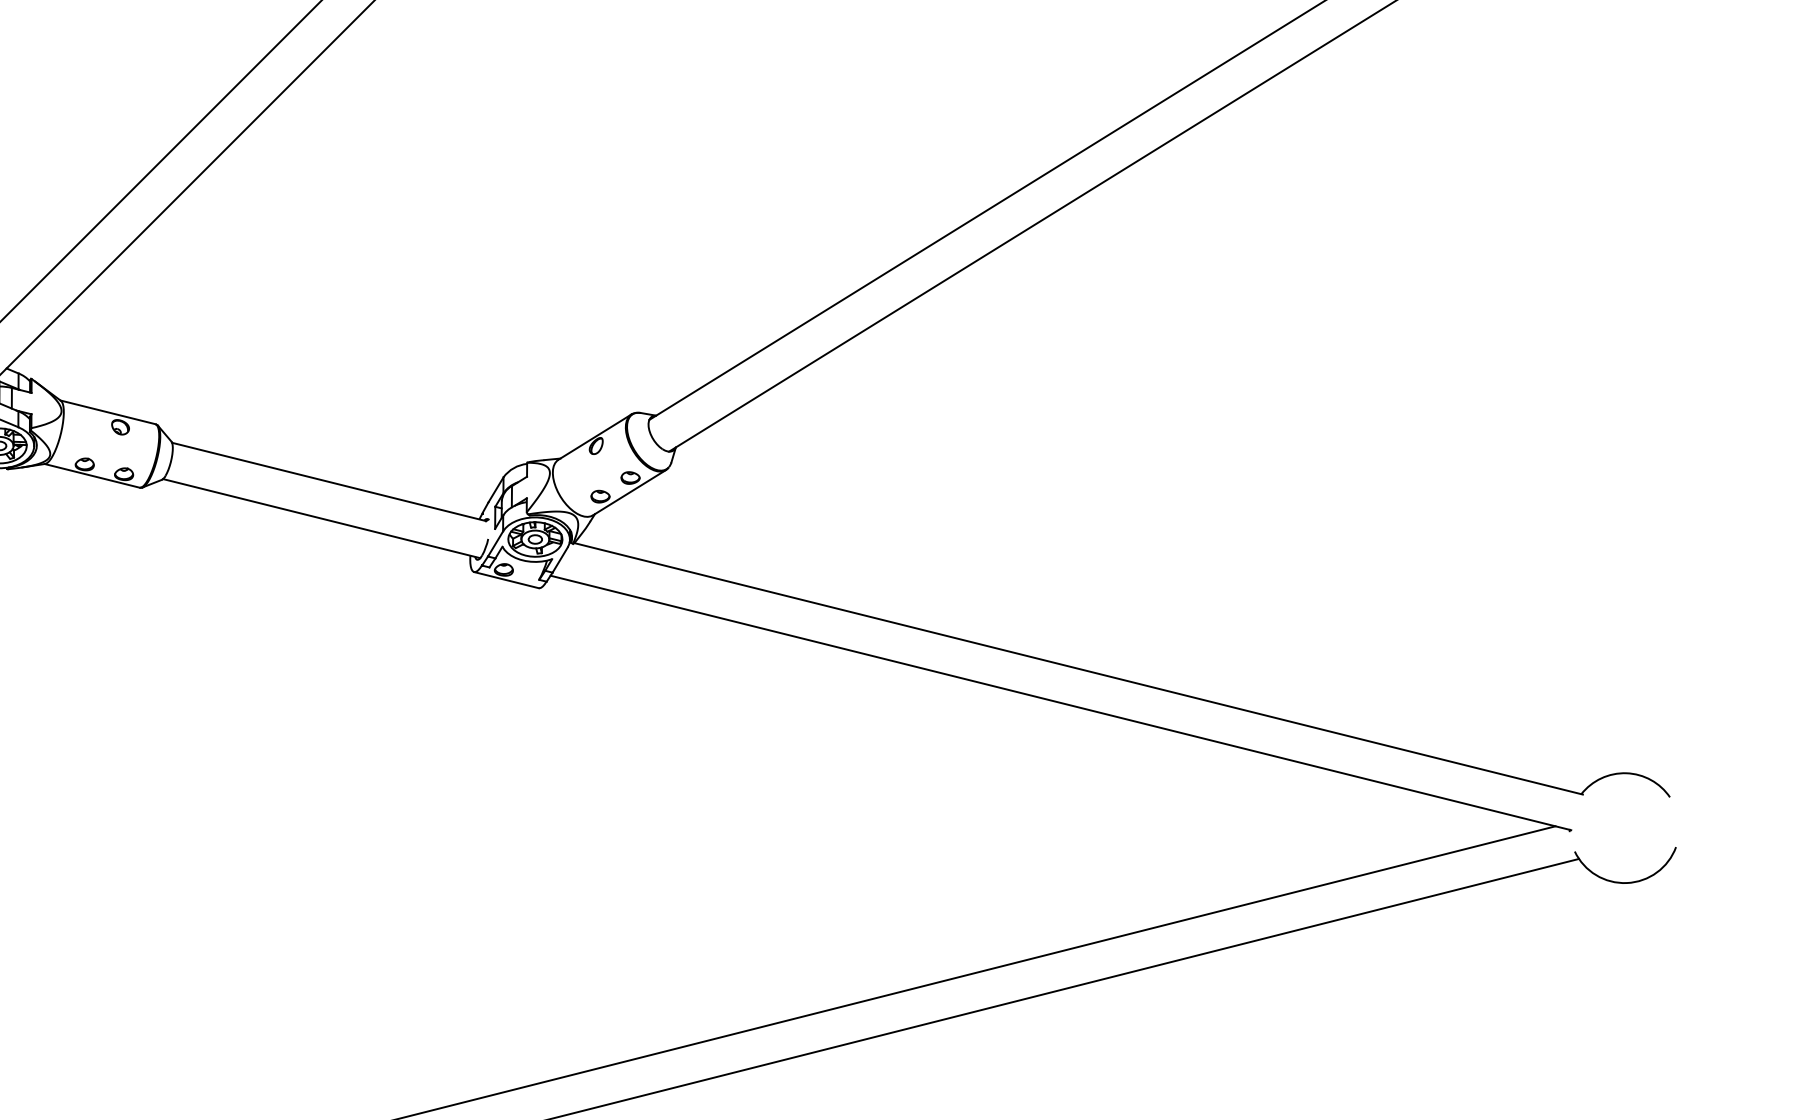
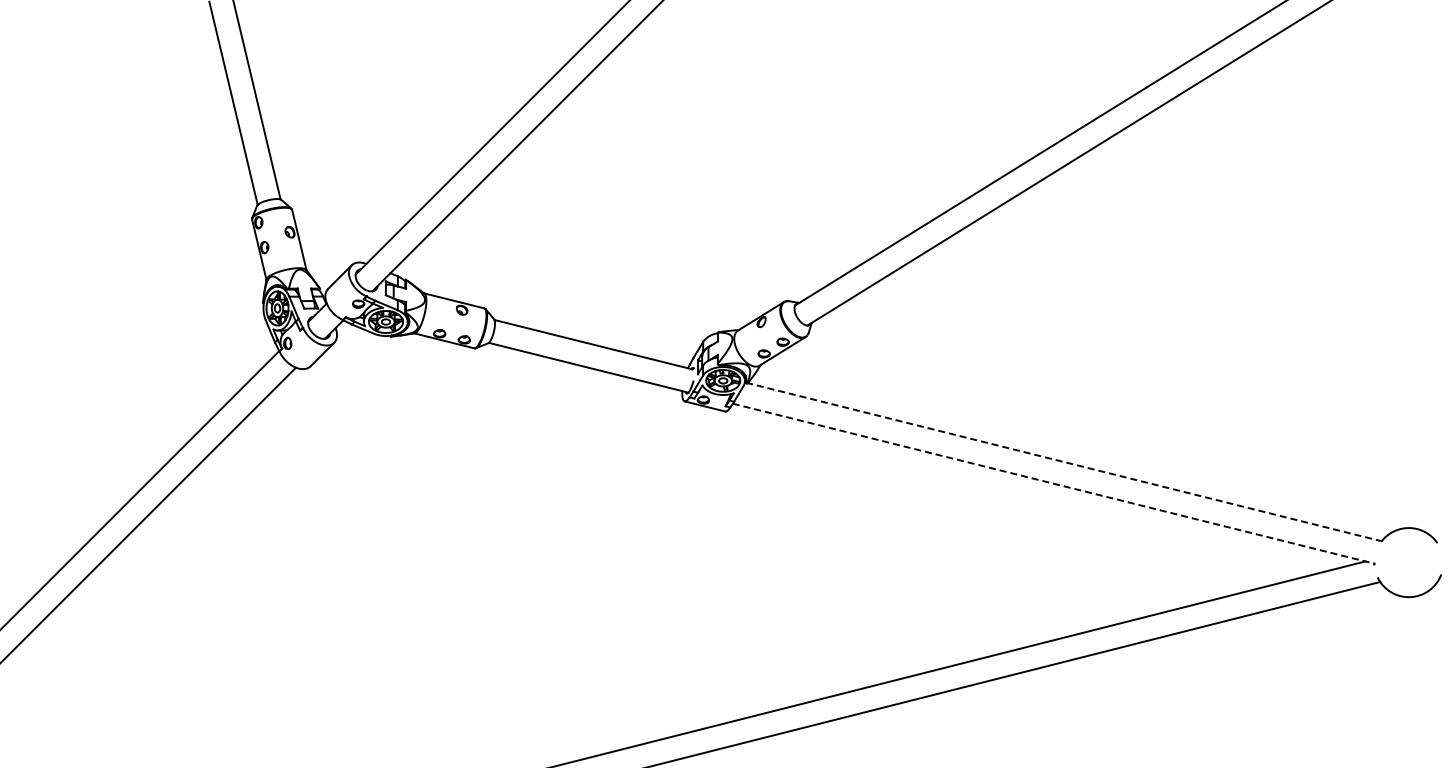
line: (1077, 669) -> (1064, 462), solid -> dashed
line: (1061, 702) -> (1054, 483), solid -> dashed

